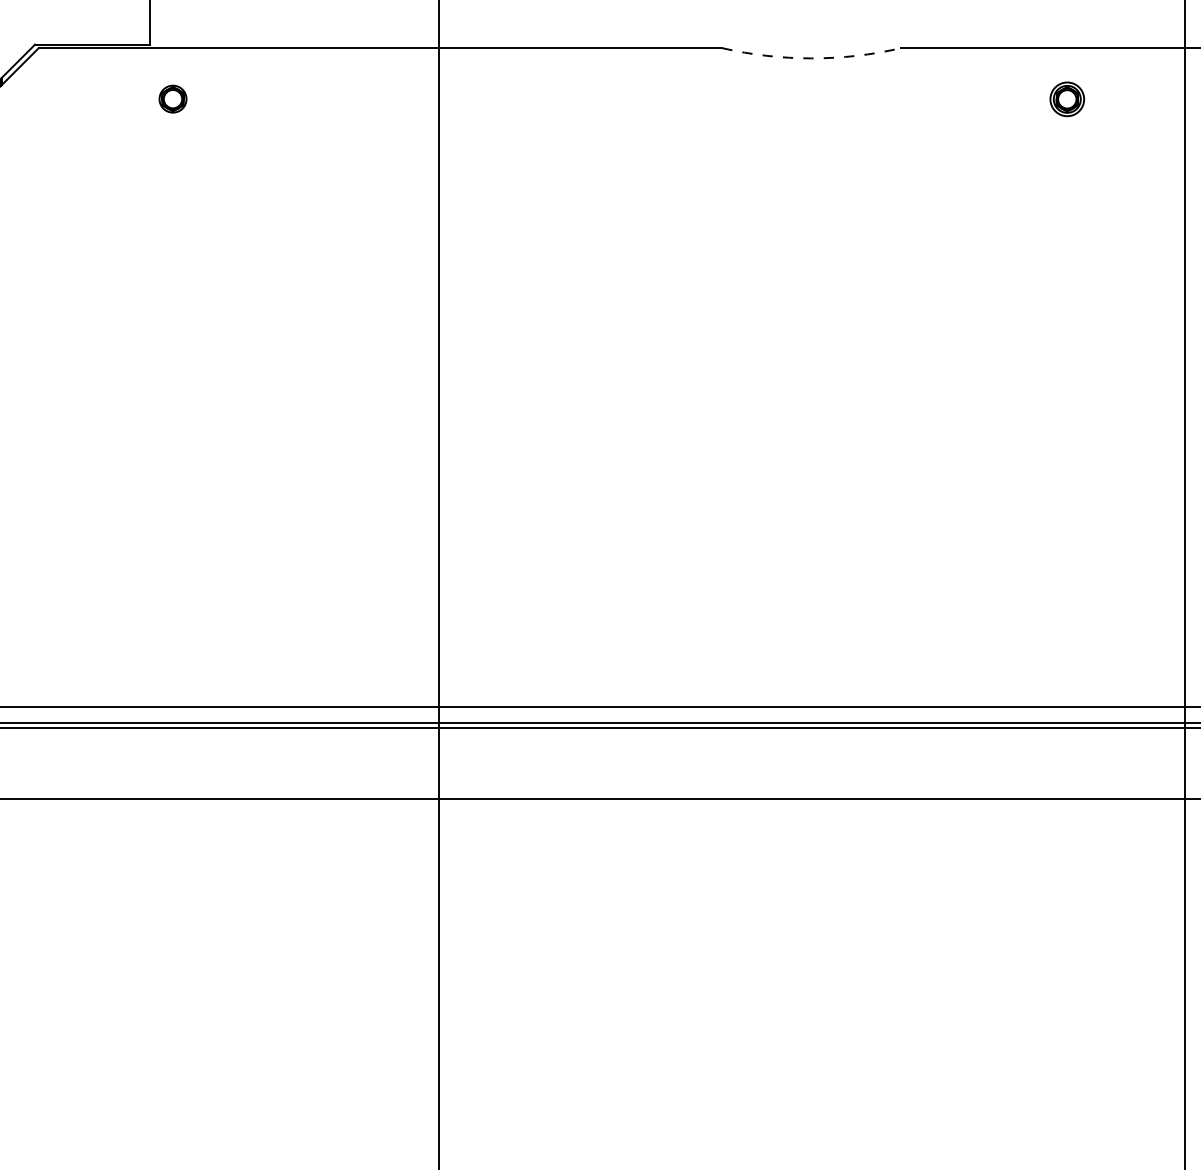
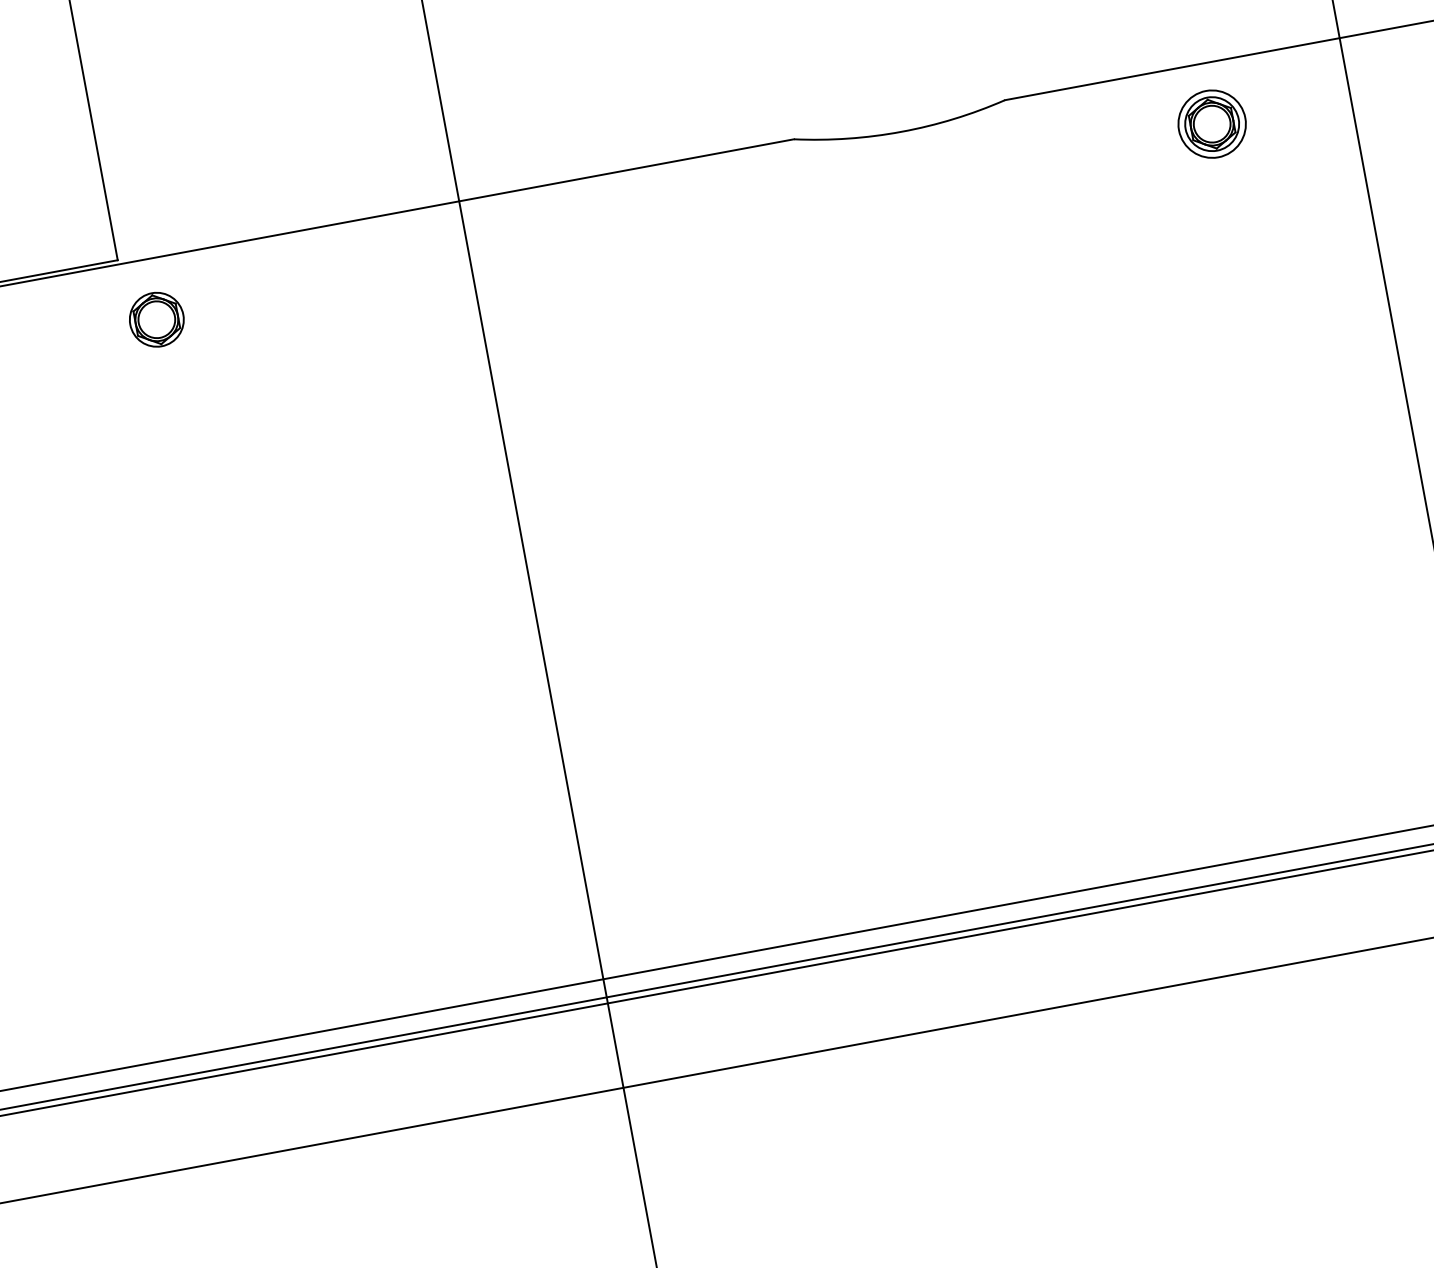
arc: (811, 58) -> (901, 131), dashed -> solid
part: (172, 98) -> (156, 318), size x1.67
part: (1067, 99) -> (1212, 124), size x1.67

